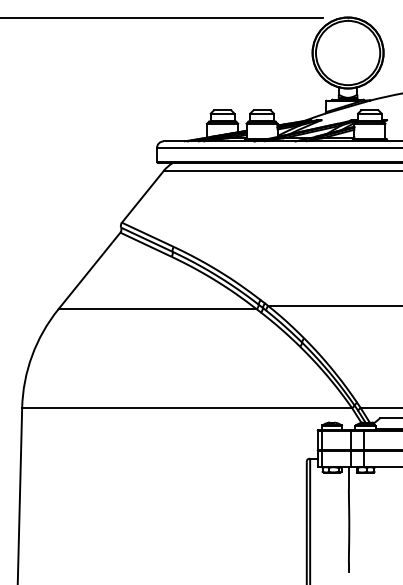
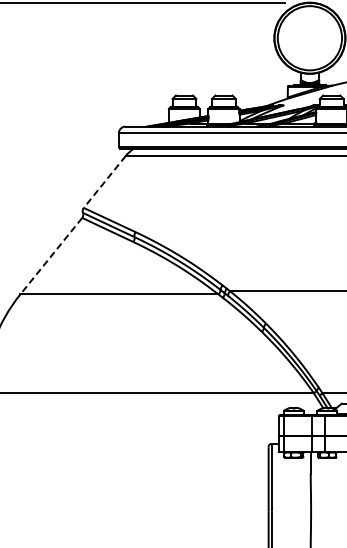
line: (142, 197) -> (104, 182), solid -> dashed
line: (89, 271) -> (51, 256), solid -> dashed

